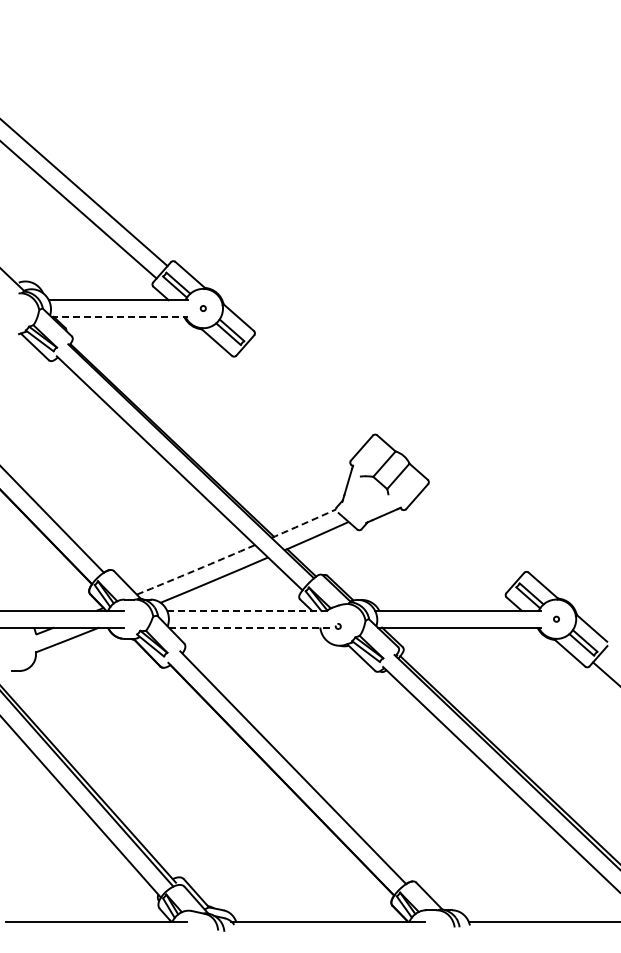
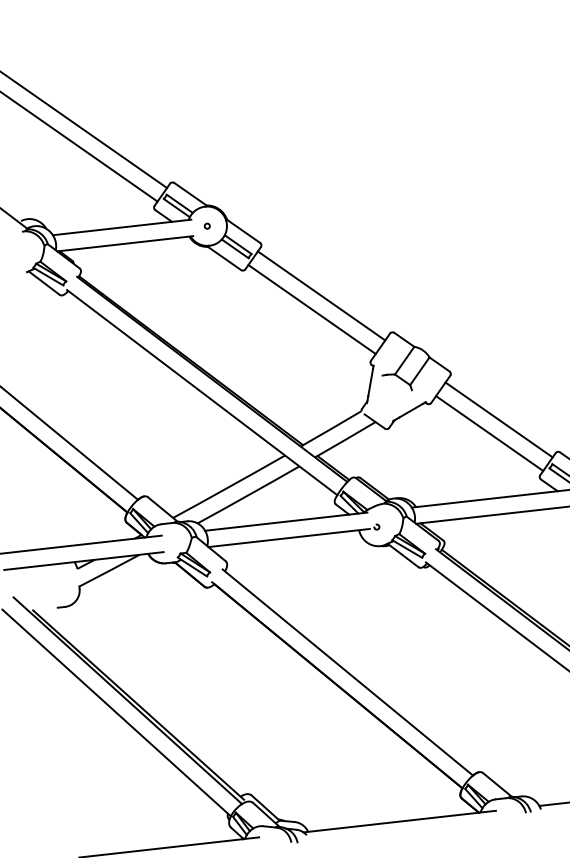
line: (120, 316) -> (125, 243), dashed -> solid
line: (308, 390) -> (320, 295), added
line: (297, 402) -> (311, 309), added
arc: (303, 523) -> (330, 428), dashed -> solid
line: (471, 533) -> (498, 419), added
line: (460, 545) -> (489, 433), added
arc: (196, 570) -> (229, 487), dashed -> solid
line: (248, 610) -> (285, 521), dashed -> solid
line: (250, 627) -> (289, 537), dashed -> solid

